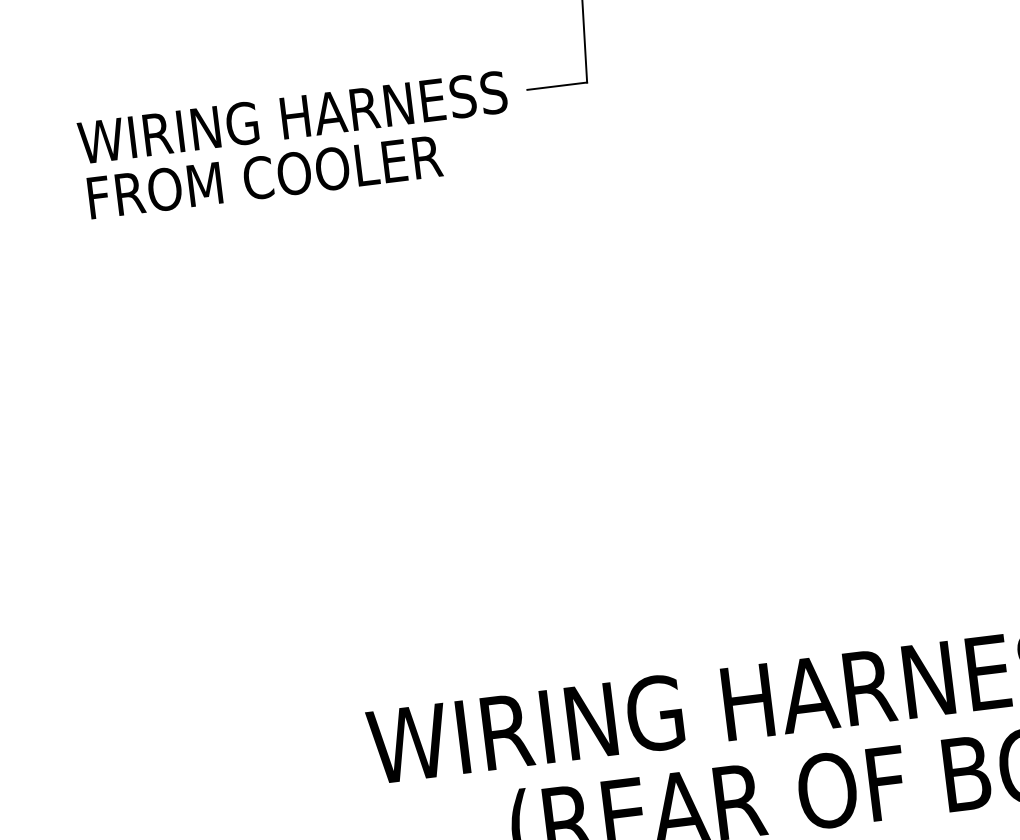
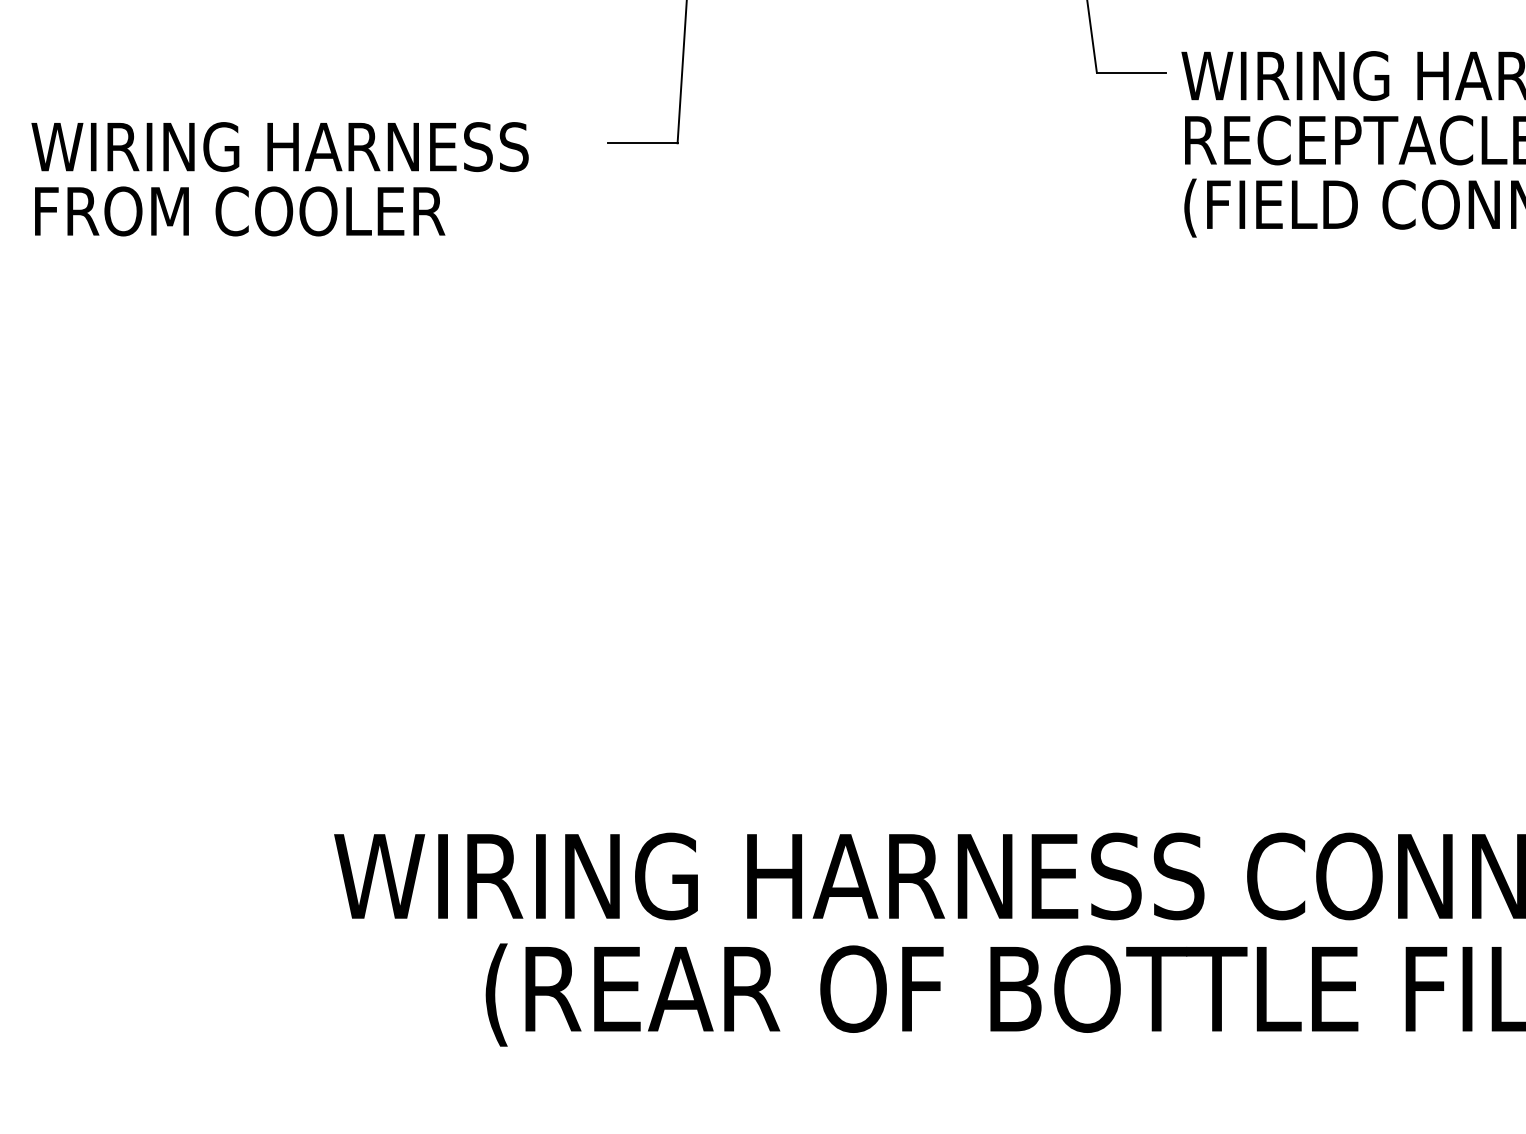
text: (295, 145) -> (279, 179), moved

